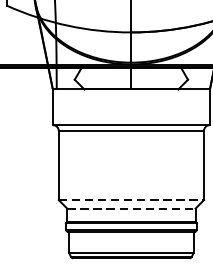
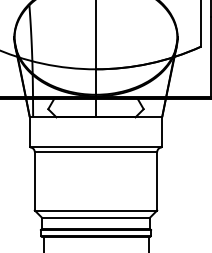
line: (131, 200) -> (96, 210), dashed -> solid
line: (131, 208) -> (96, 217), dashed -> solid

